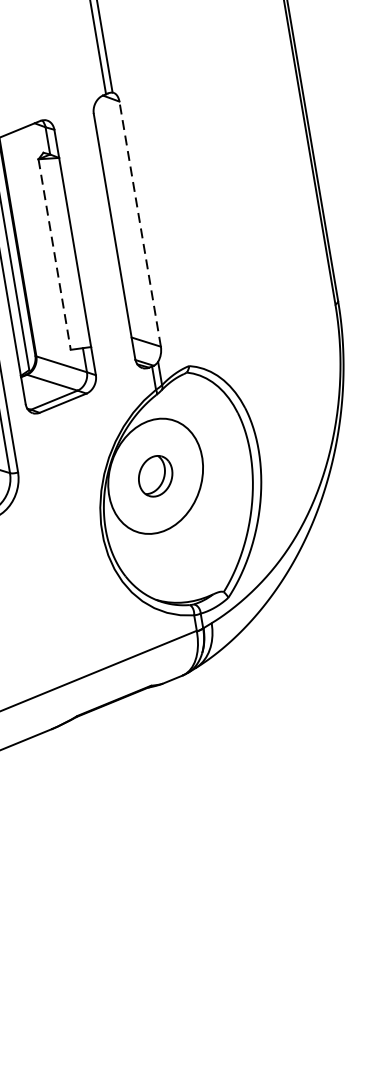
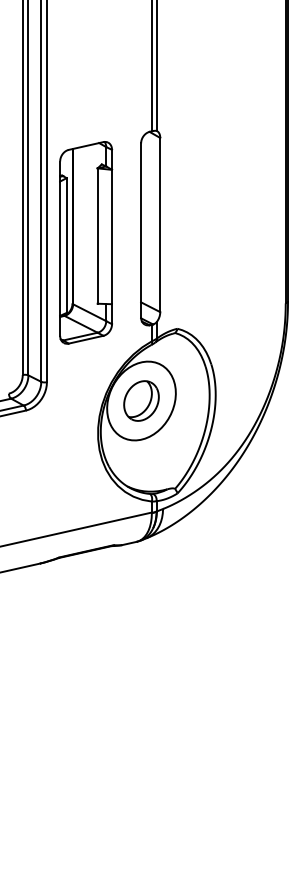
line: (140, 223) -> (160, 224), dashed -> solid
line: (54, 255) -> (97, 236), dashed -> solid
part: (155, 475) -> (141, 400), size x1.43

